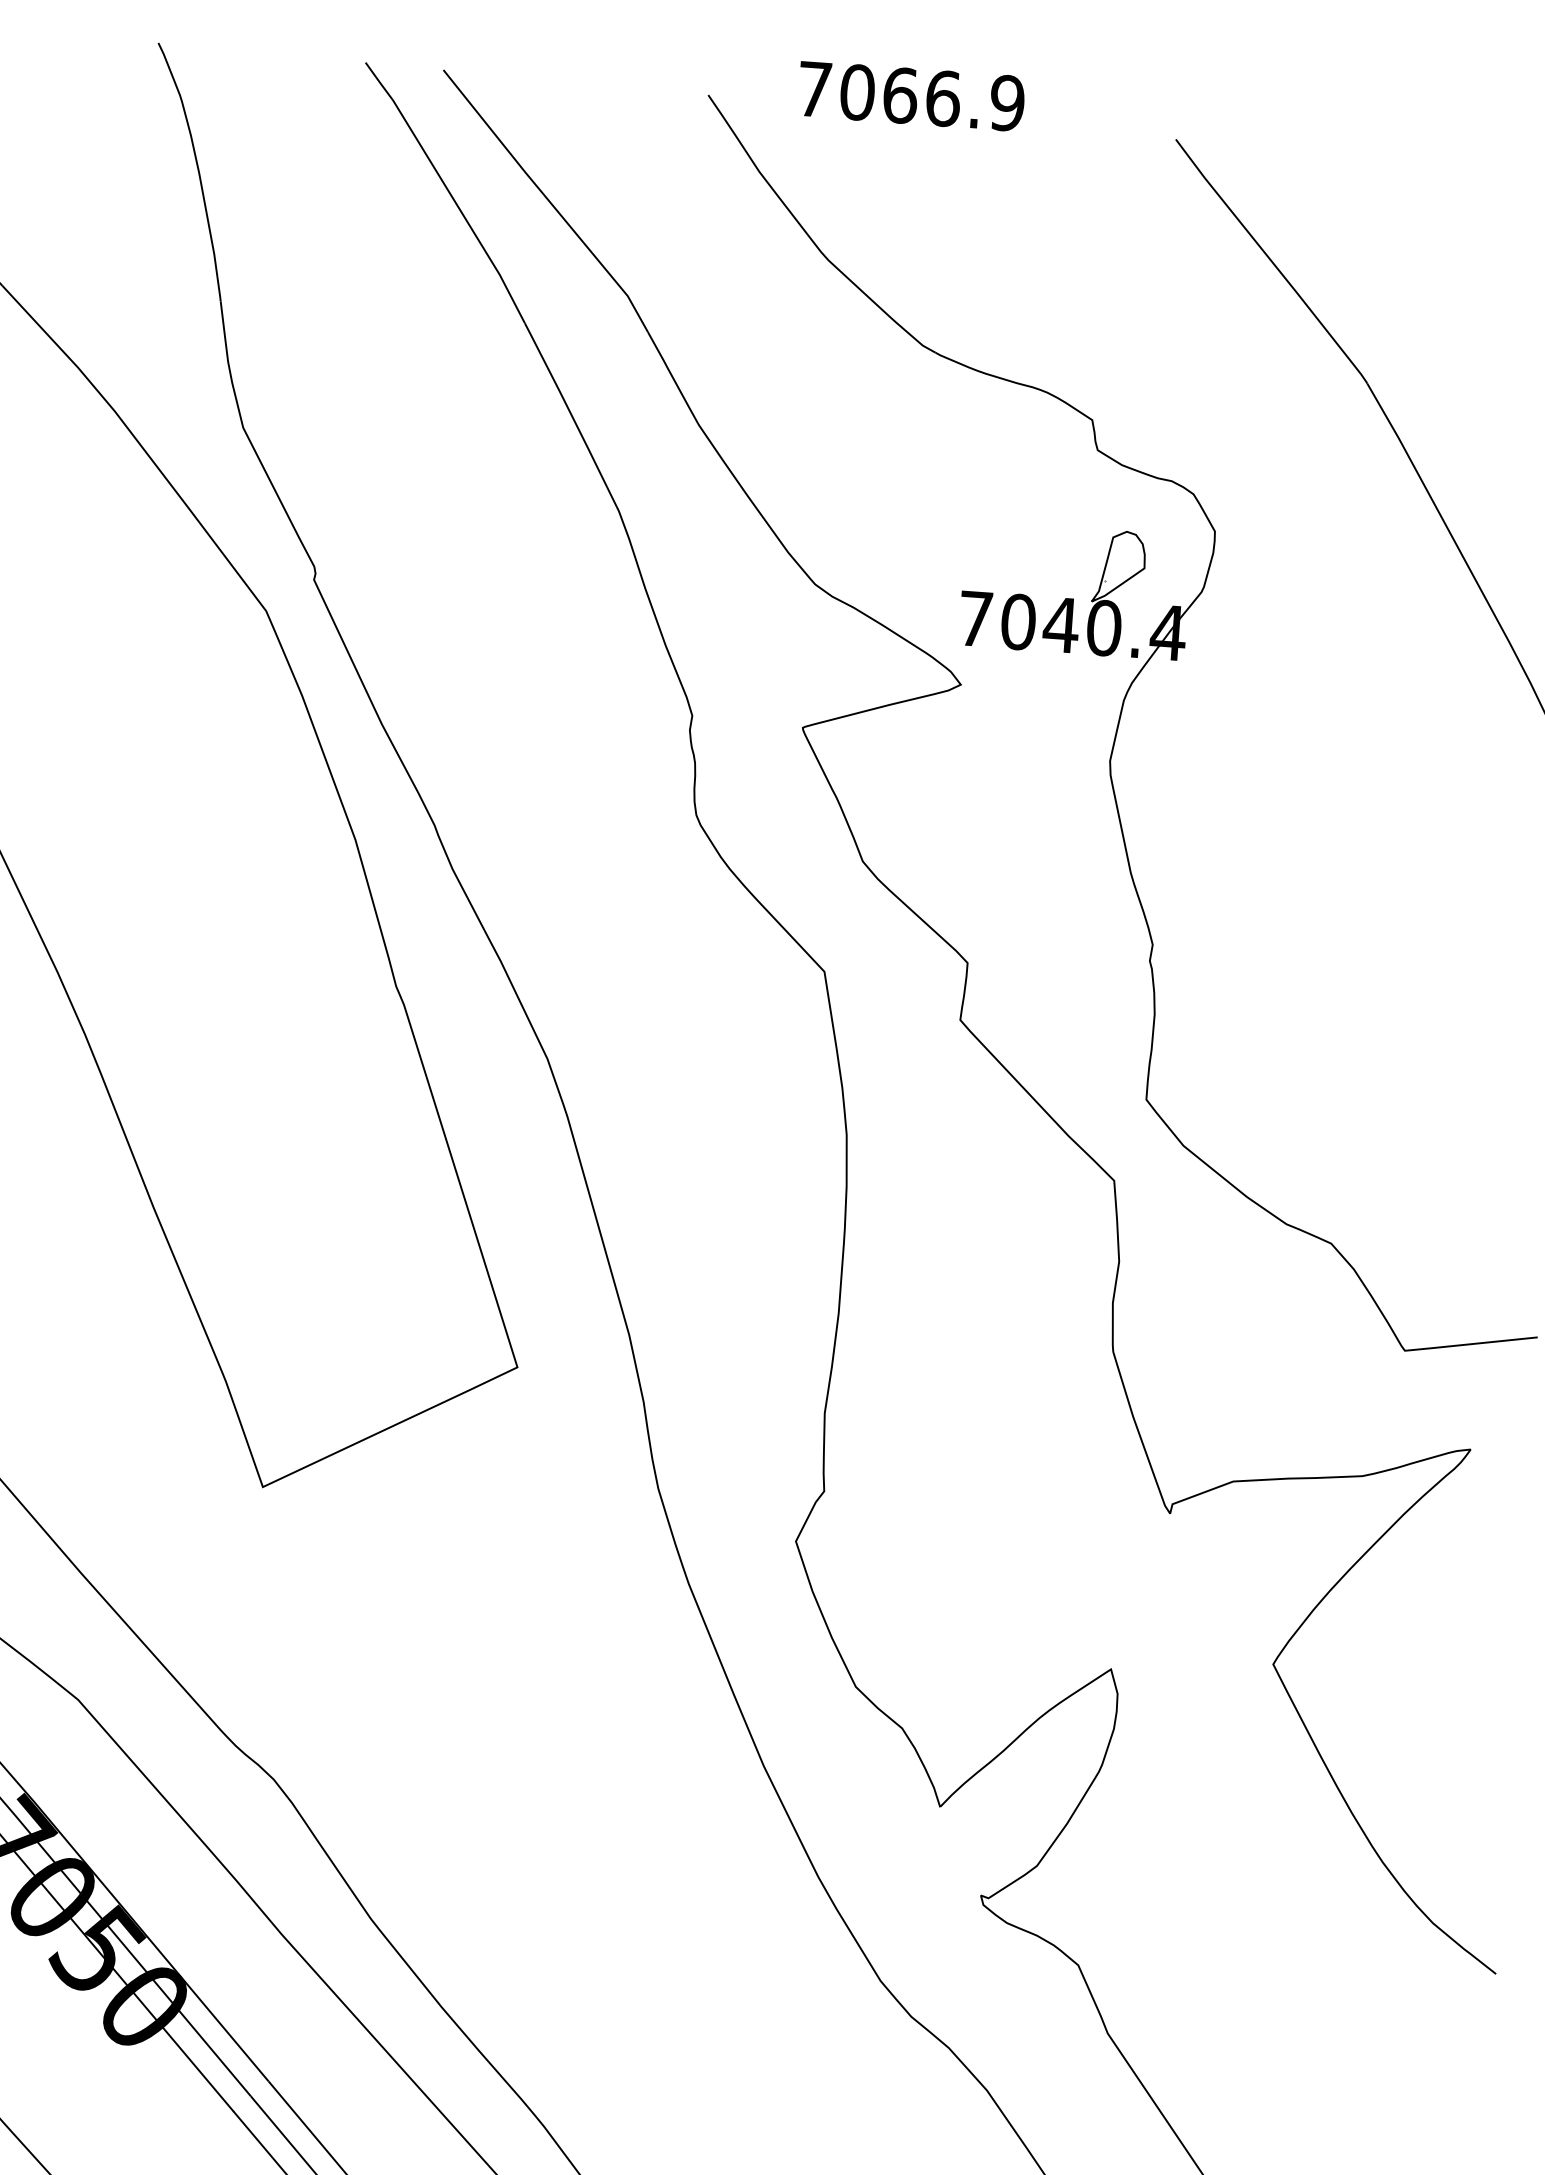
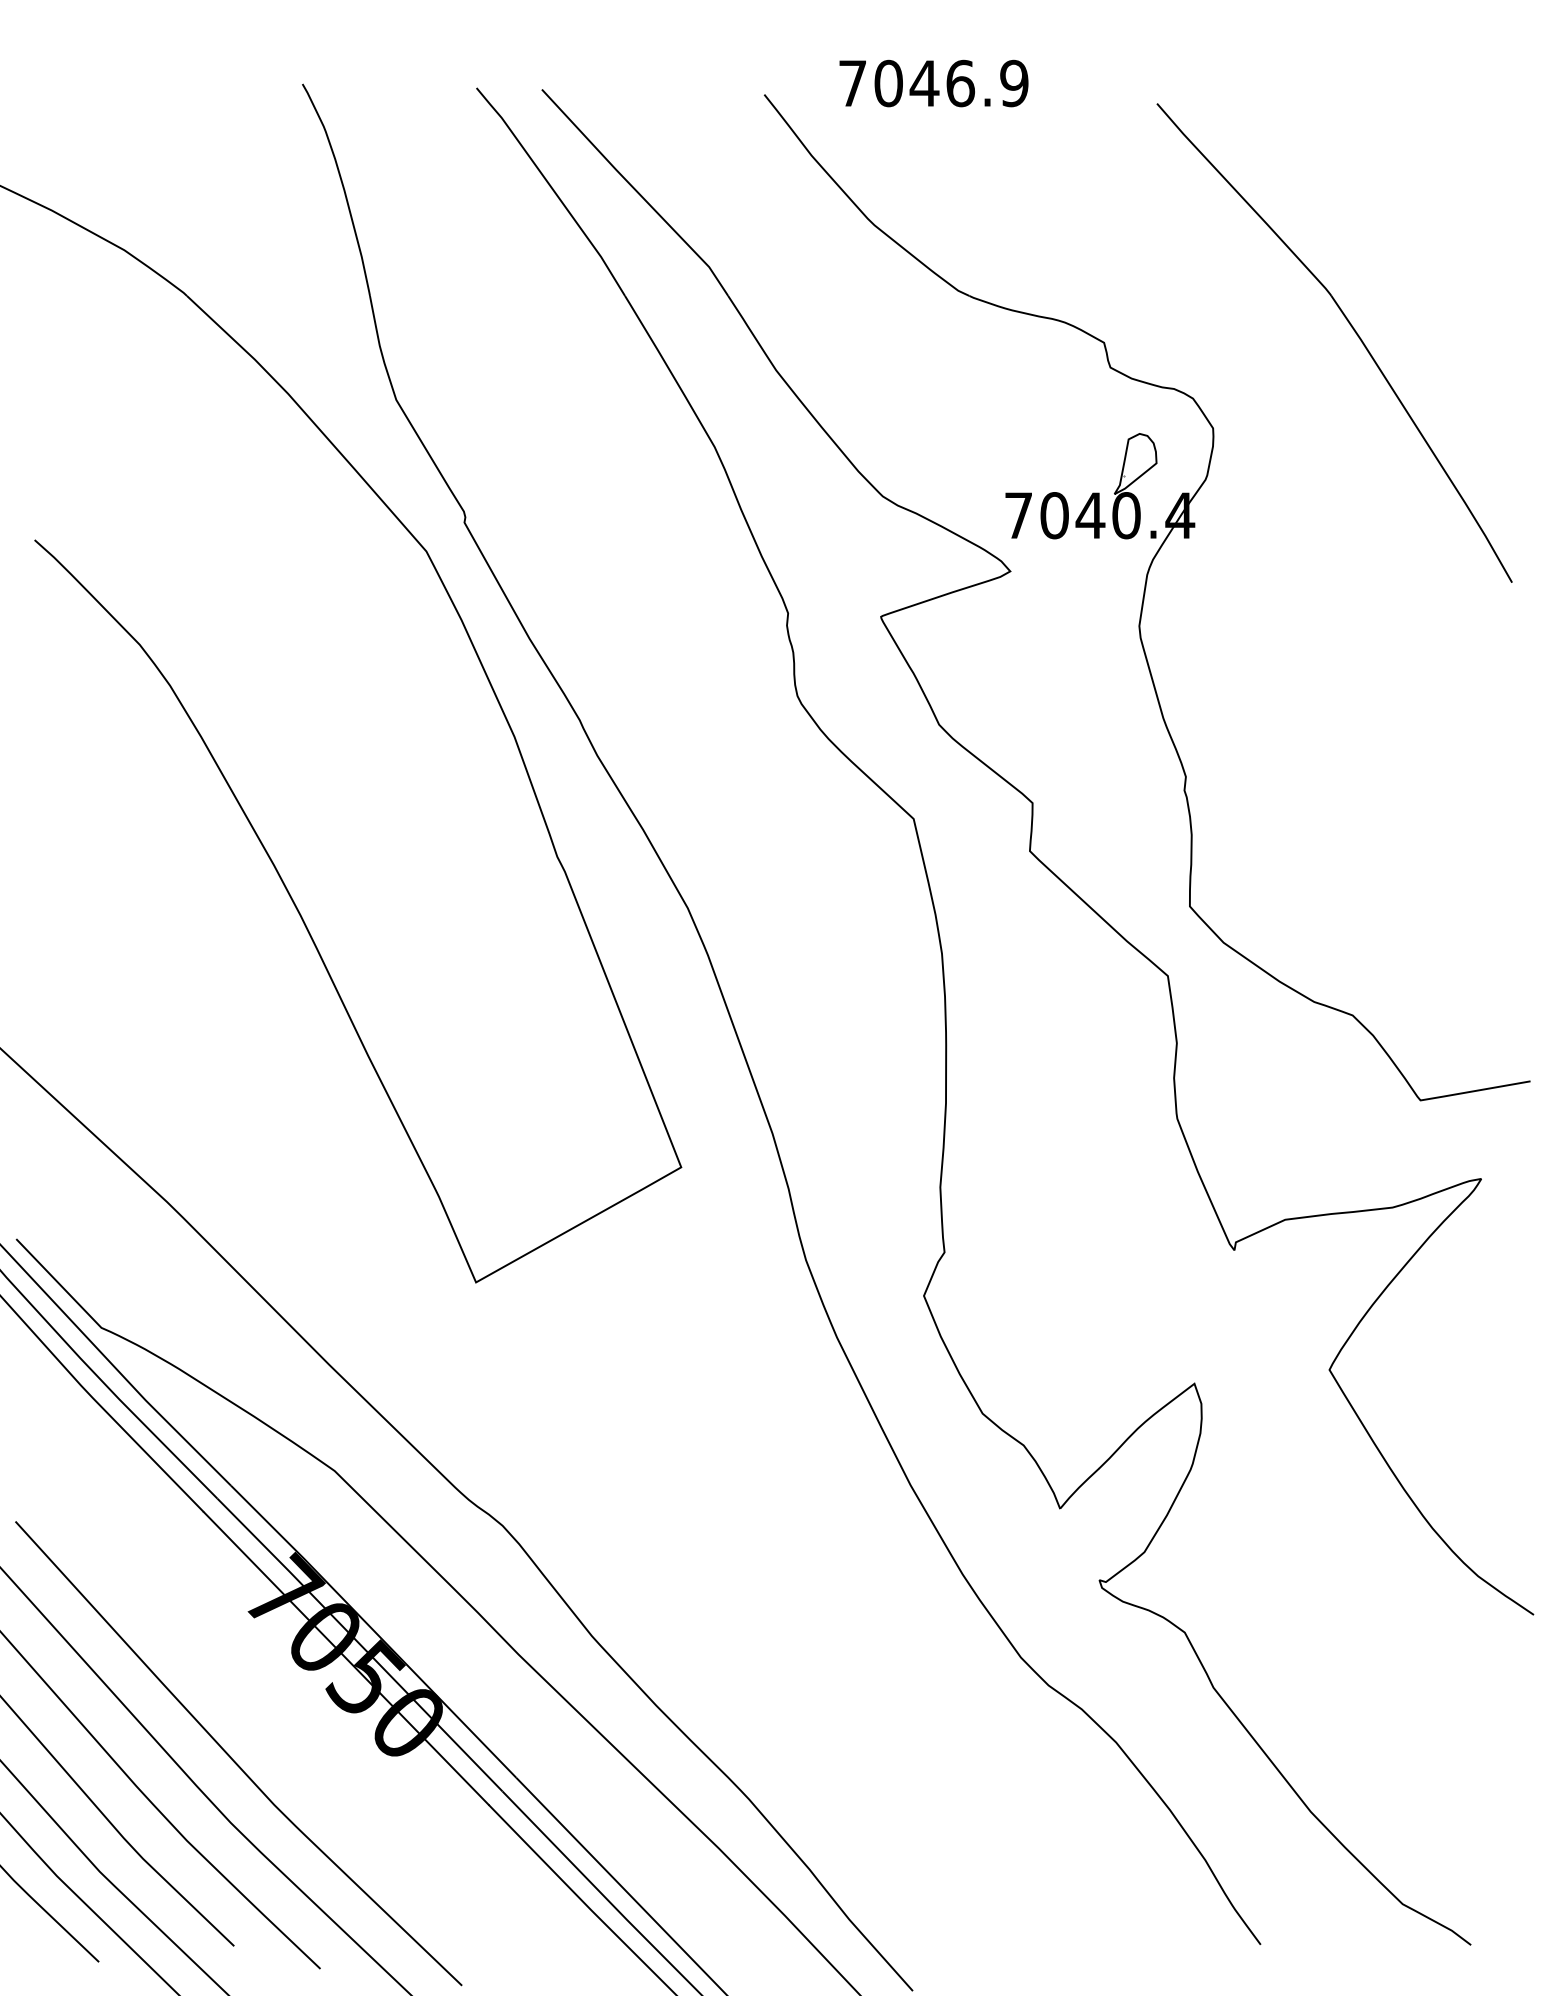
text: (900, 95) -> (924, 83), 7066.9 -> 7046.9

